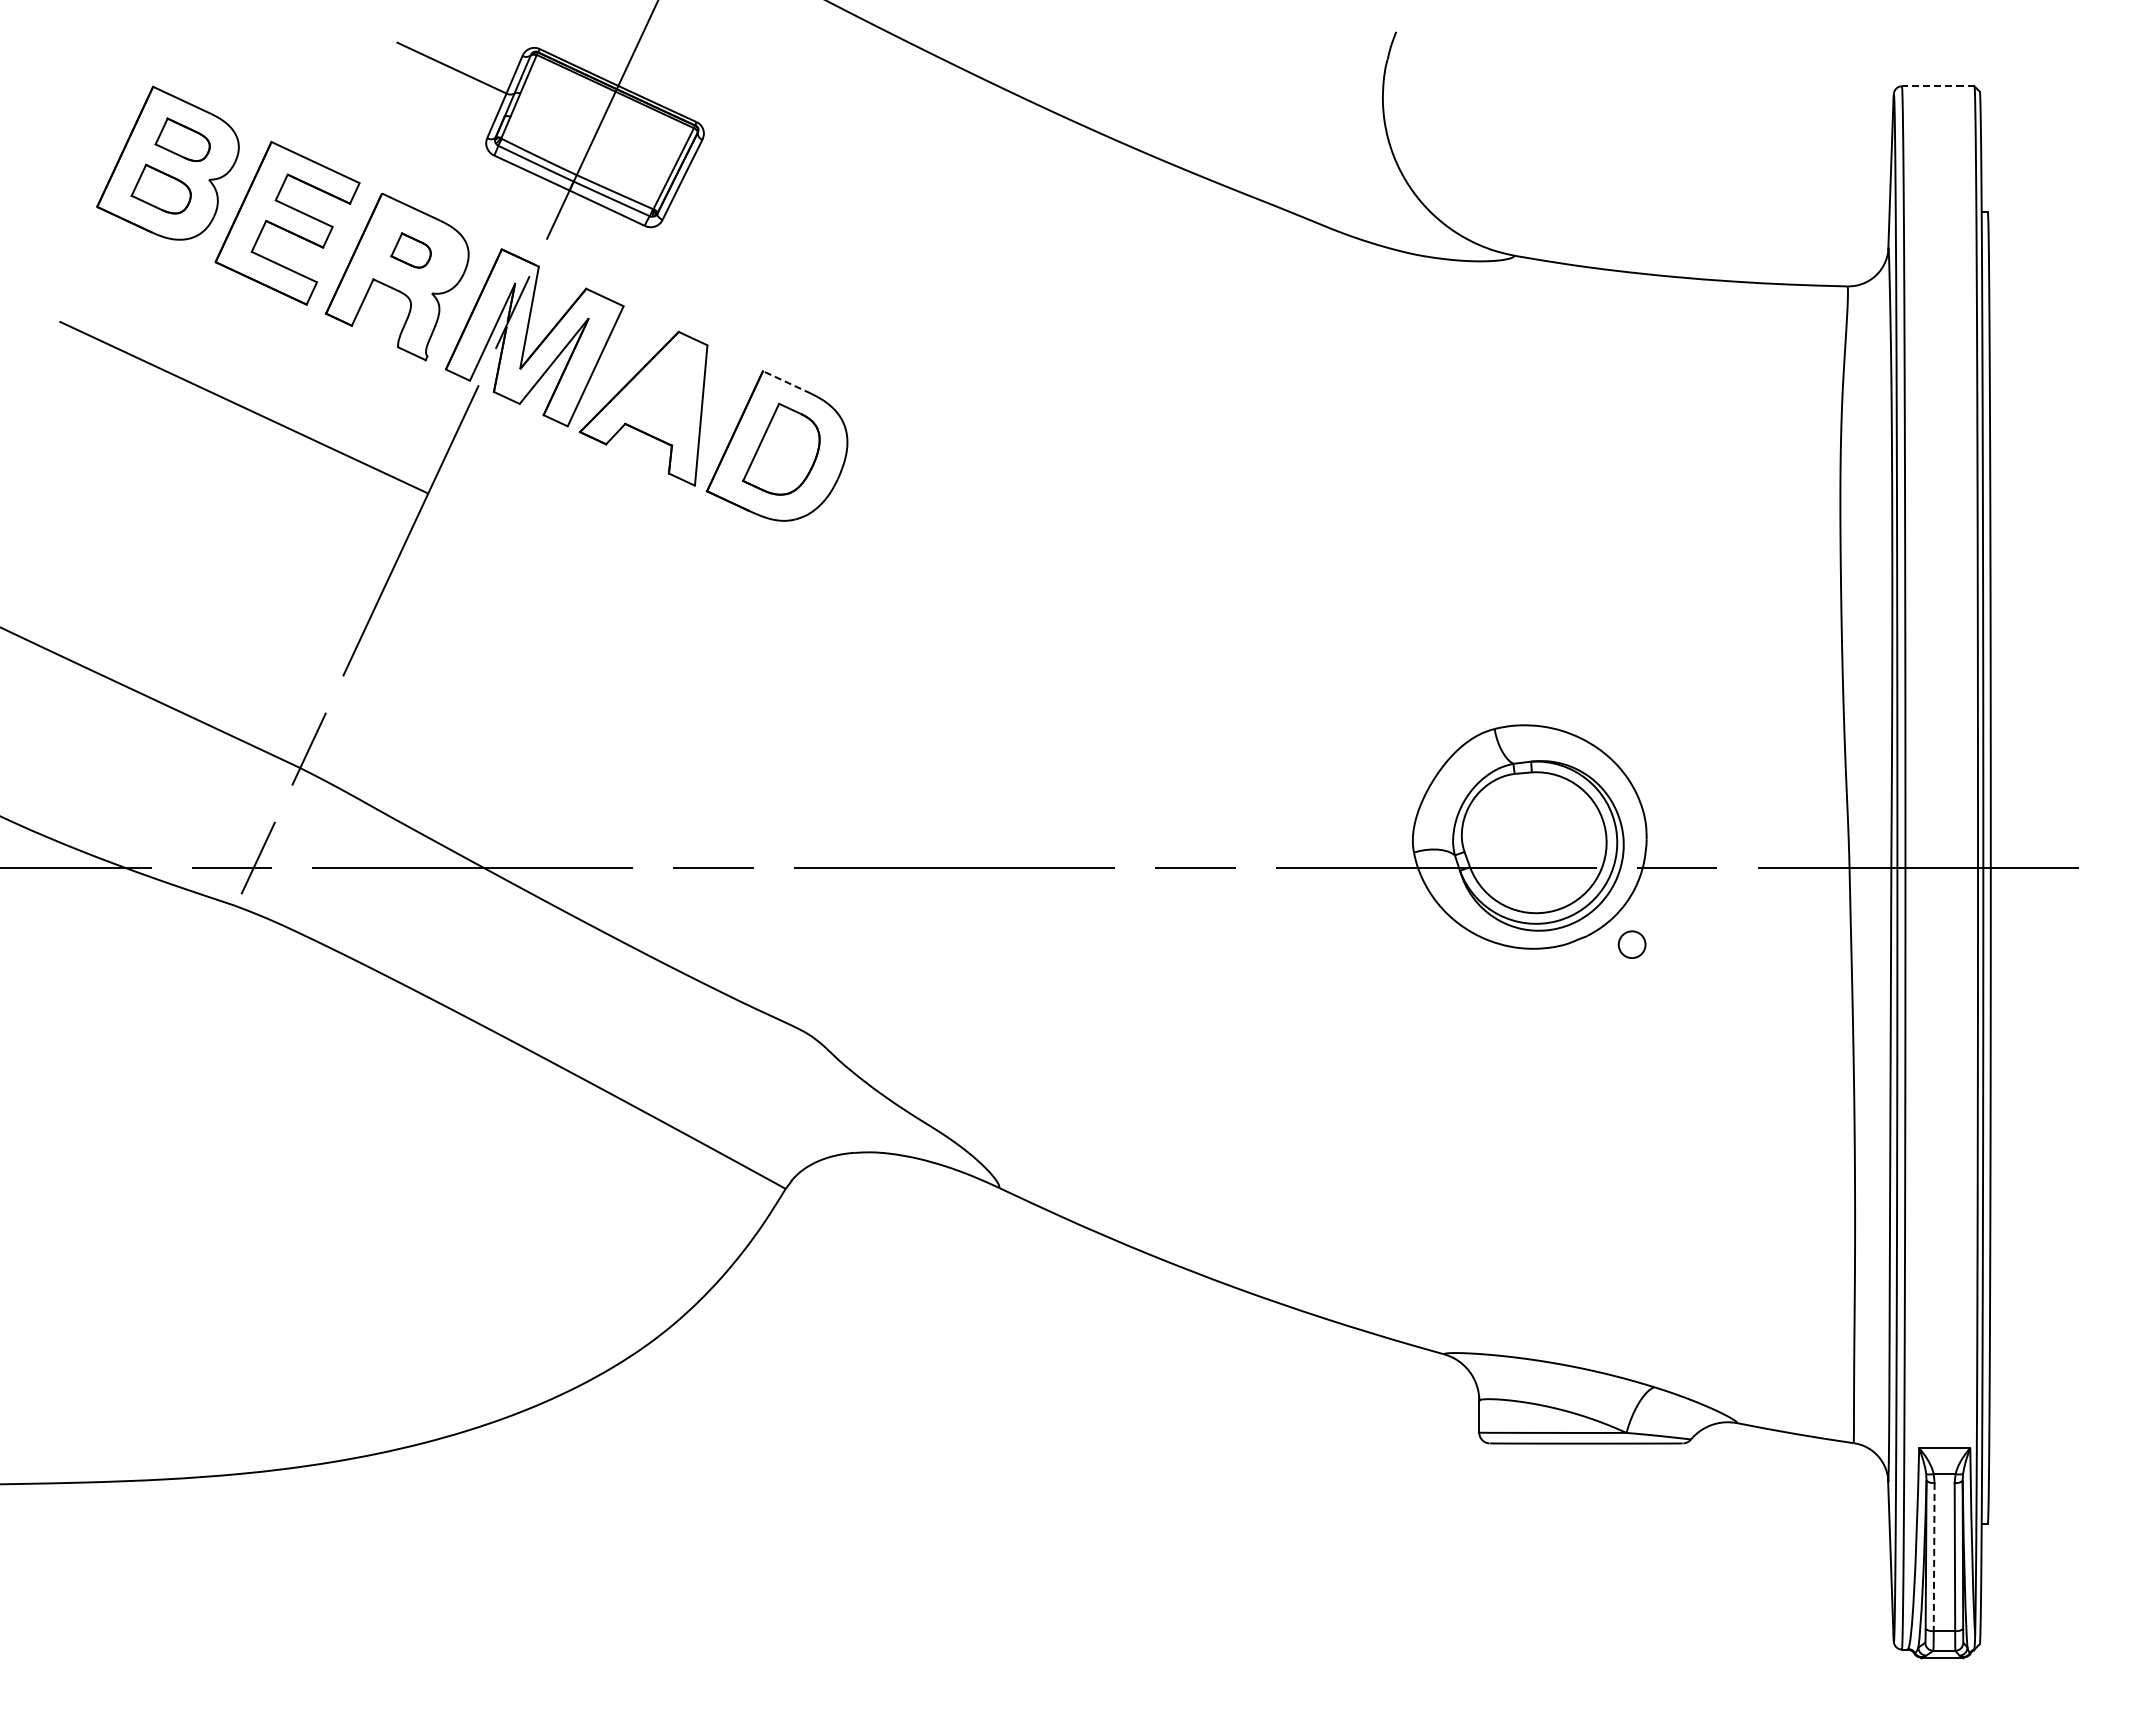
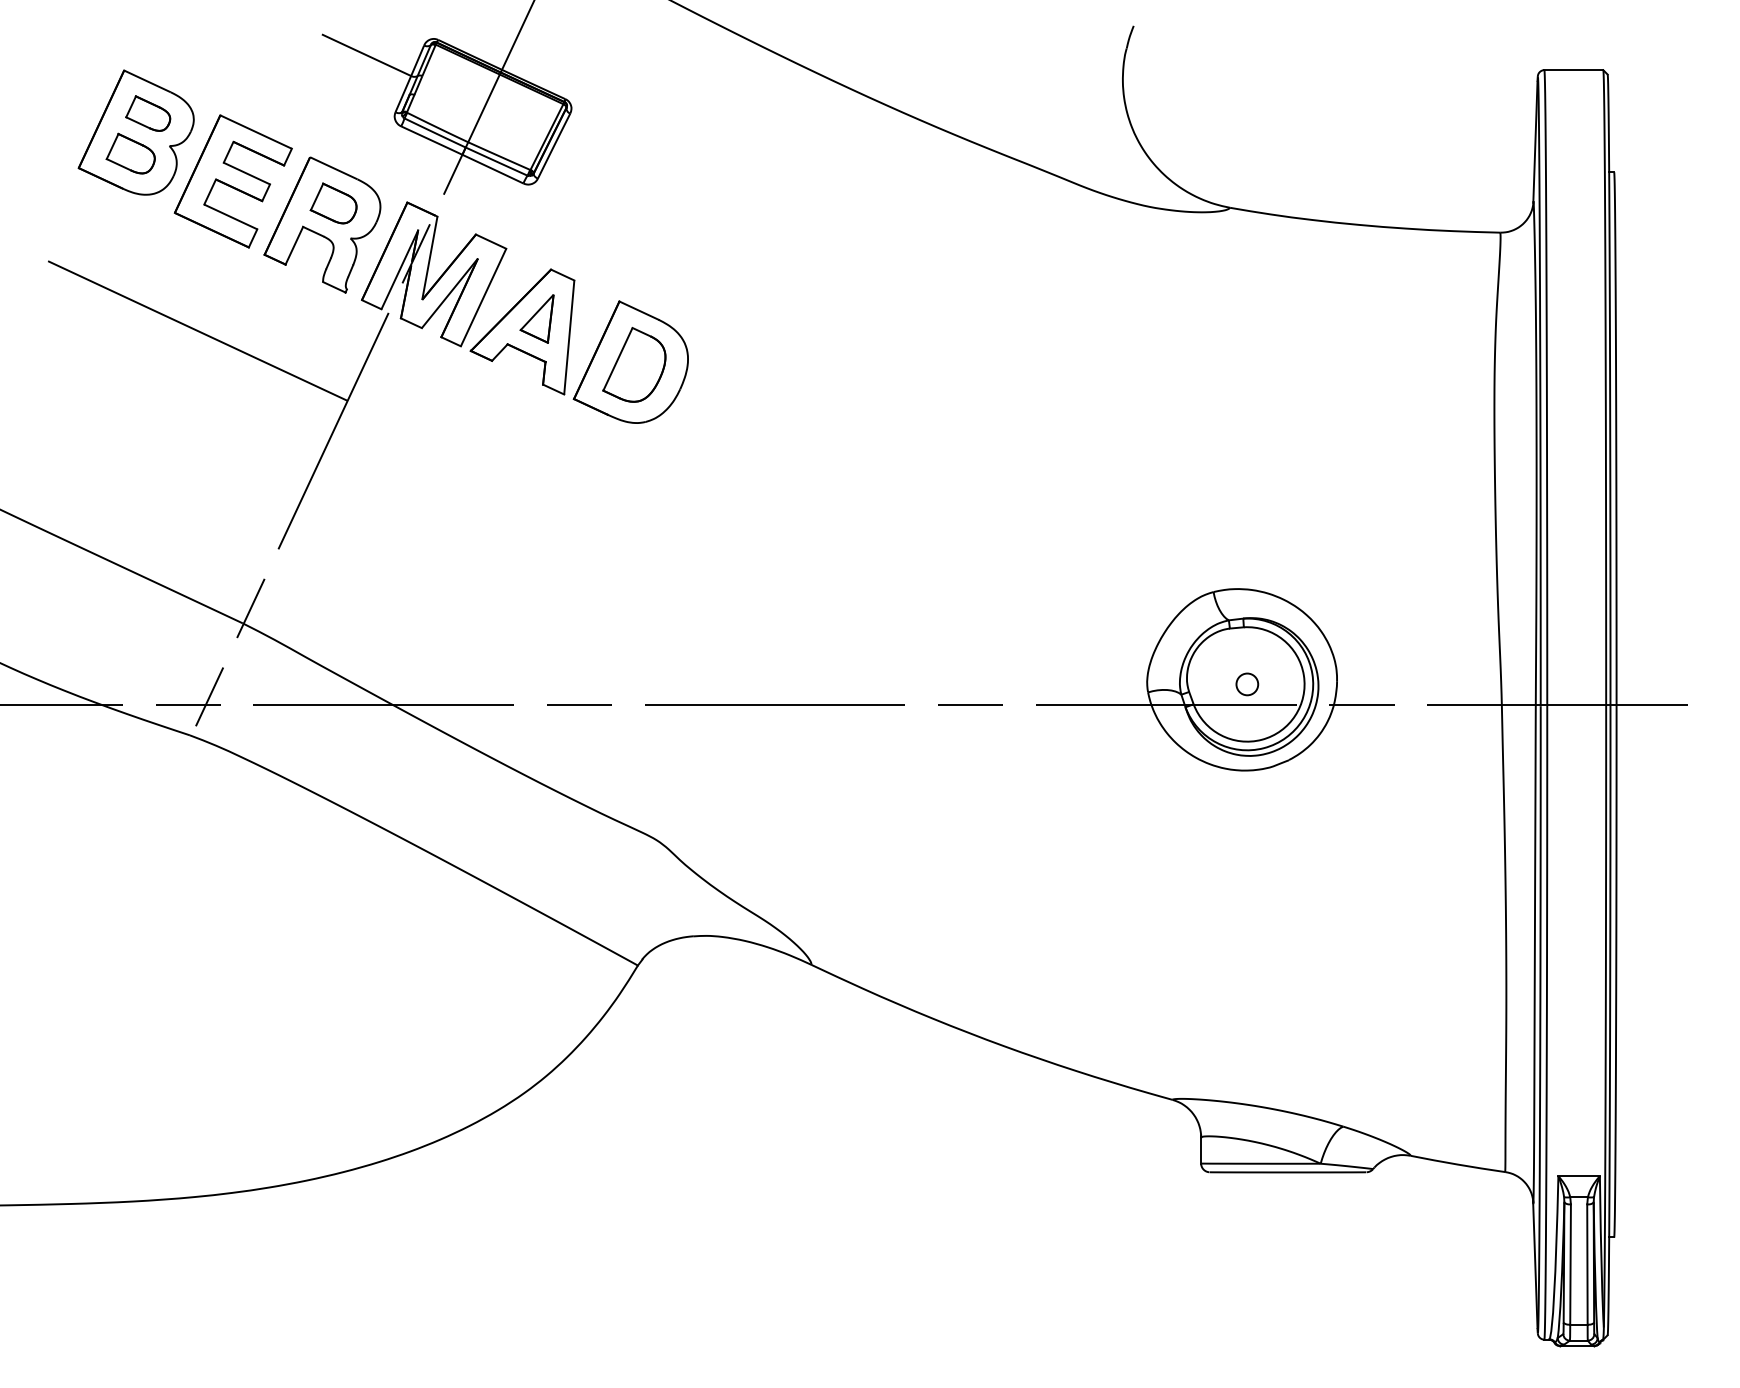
line: (1937, 86) -> (1573, 70), dashed -> solid
part: (410, 250) -> (333, 203), size x1.43
line: (787, 382) -> (639, 310), dashed -> solid
part: (661, 392) -> (537, 318), added
circle: (1631, 944) -> (1246, 684), moved
line: (1934, 1557) -> (1570, 1264), dashed -> solid

